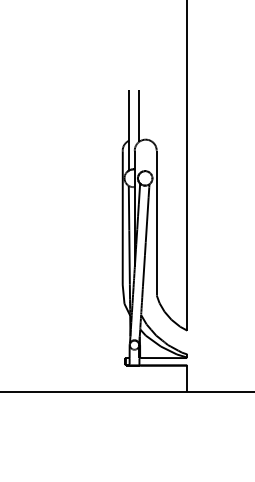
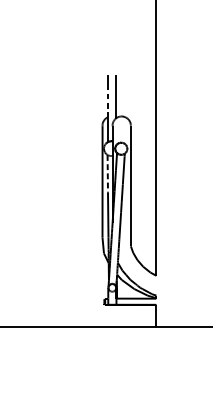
line: (129, 120) -> (108, 100), solid -> dashed
line: (129, 208) -> (108, 173), solid -> dashed

